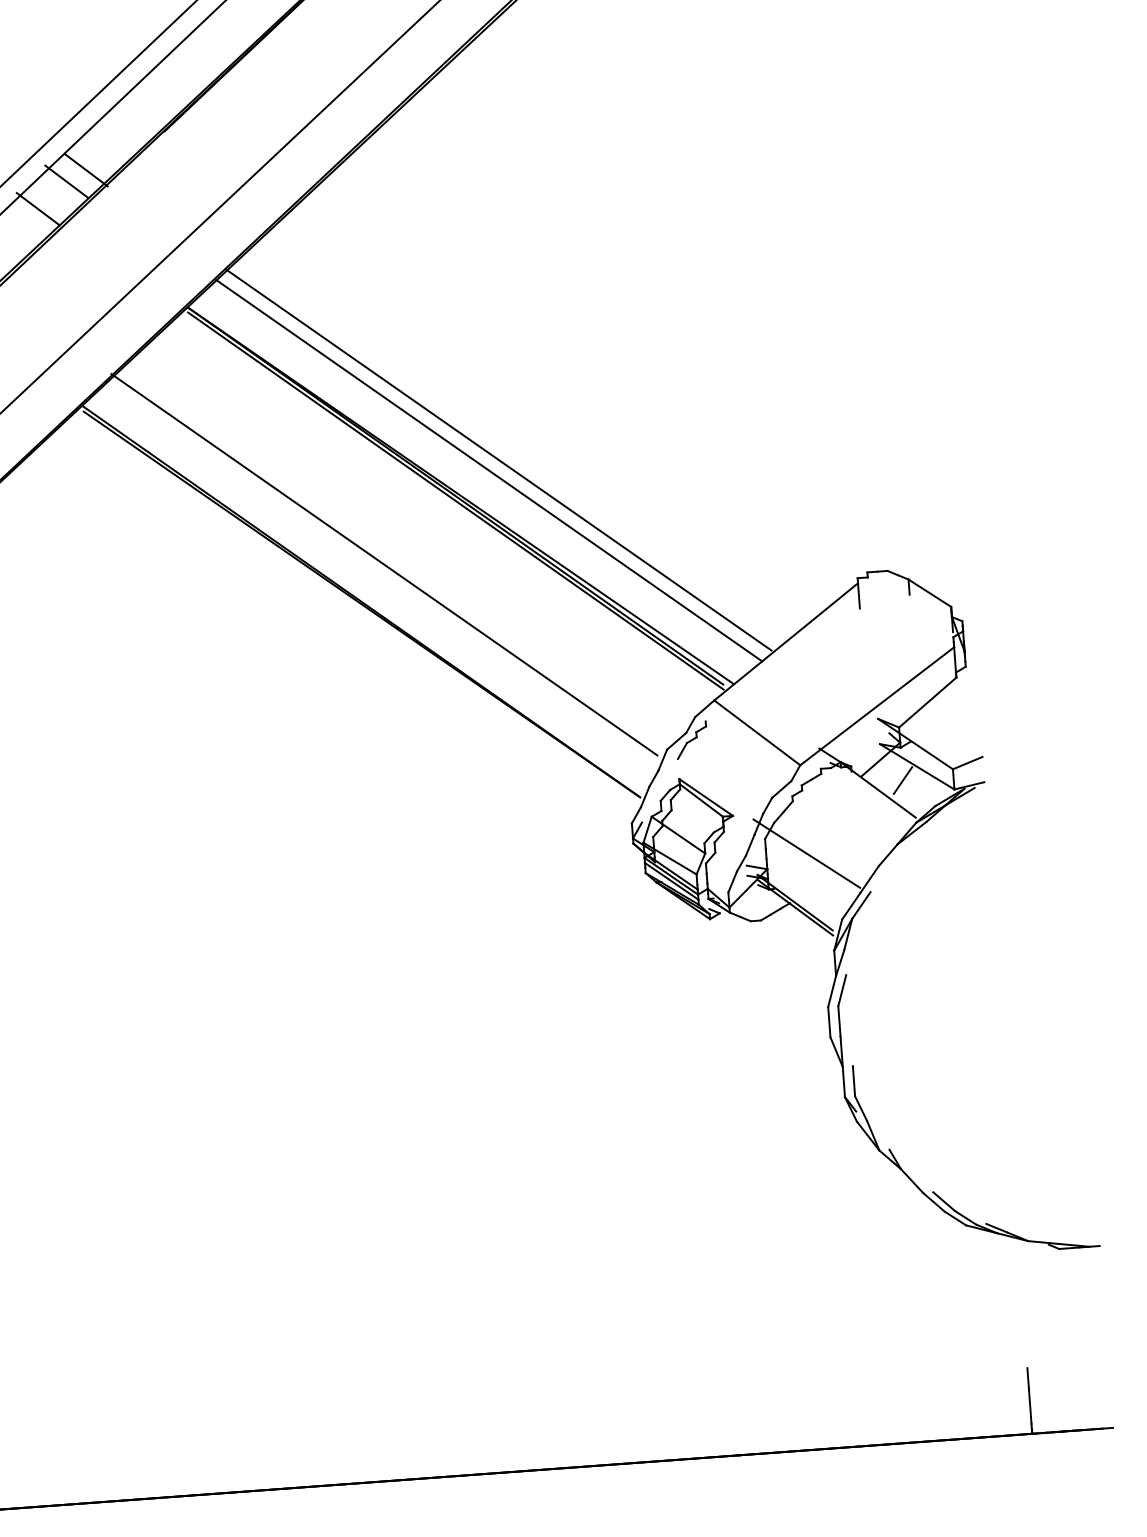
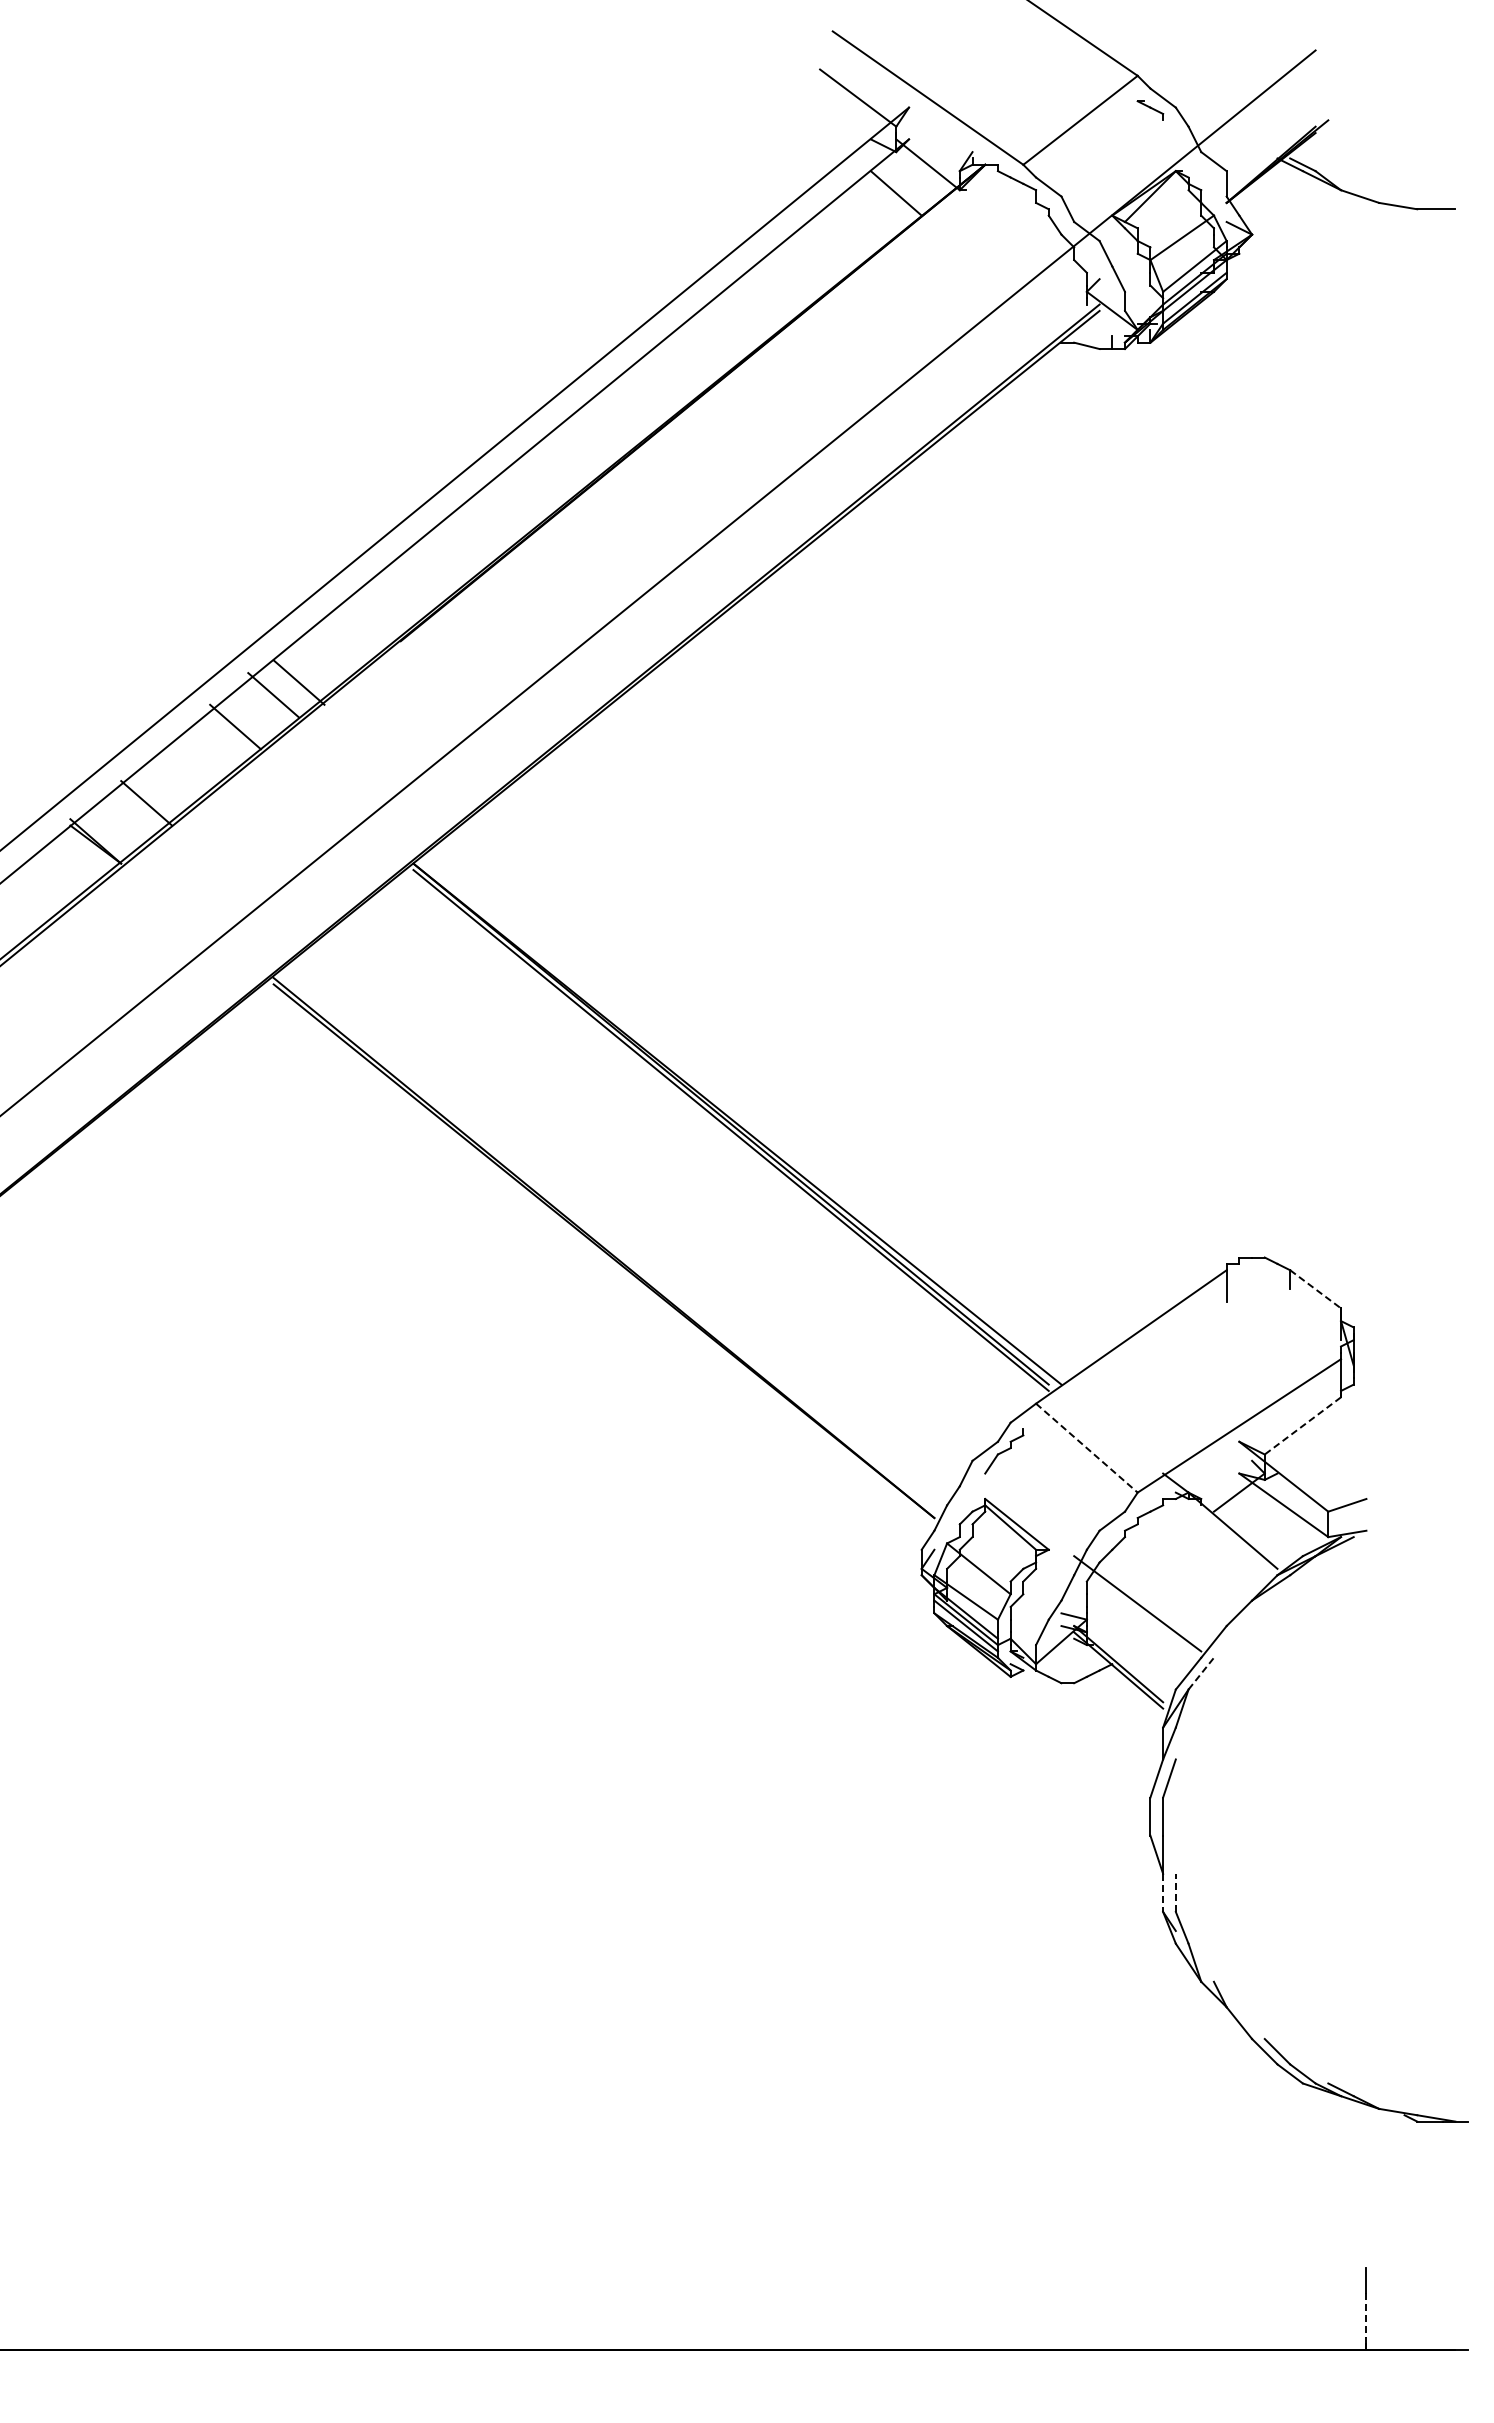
line: (498, 459) -> (788, 1082), removed
line: (489, 470) -> (775, 1095), removed
line: (384, 564) -> (635, 1203), removed
line: (929, 593) -> (1315, 1289), solid -> dashed
line: (927, 702) -> (1302, 1425), solid -> dashed
line: (757, 733) -> (1086, 1448), solid -> dashed
line: (902, 780) -> (1264, 1521), removed
line: (861, 905) -> (1201, 1673), solid -> dashed
line: (853, 1080) -> (1175, 1892), solid -> dashed
line: (844, 1082) -> (1163, 1893), solid -> dashed
line: (1030, 1406) -> (1366, 2315), solid -> dashed

